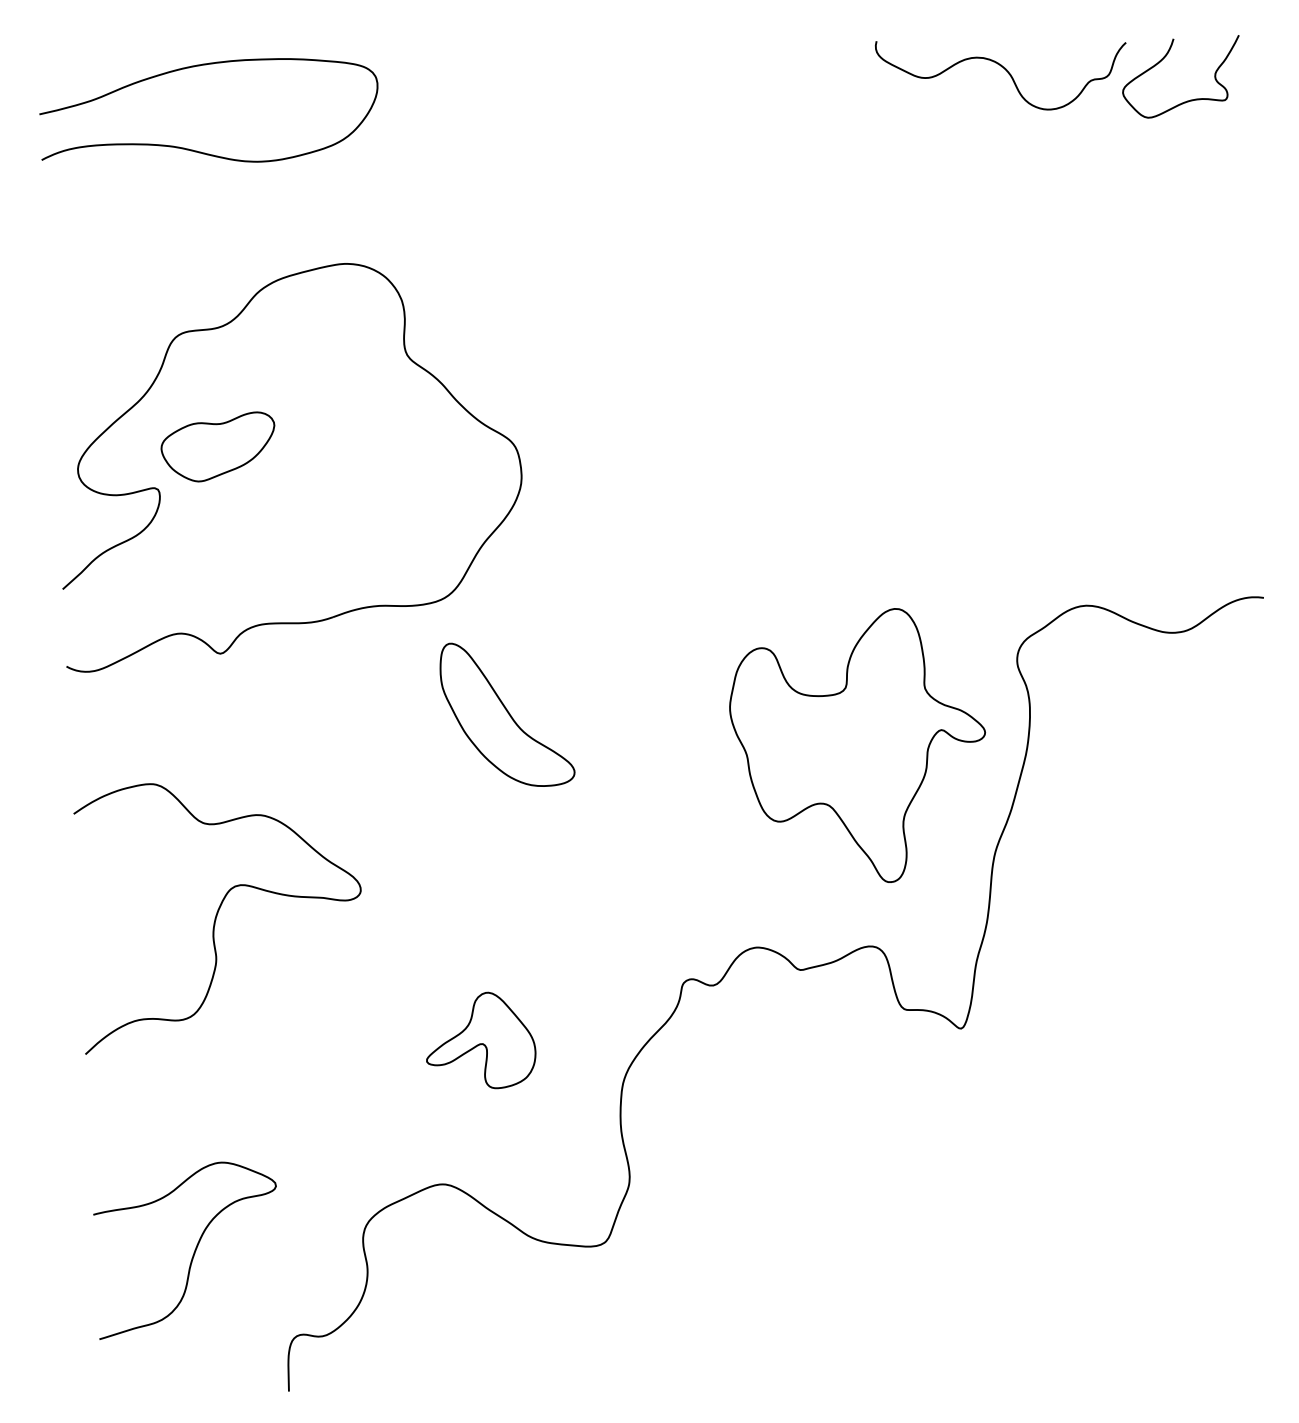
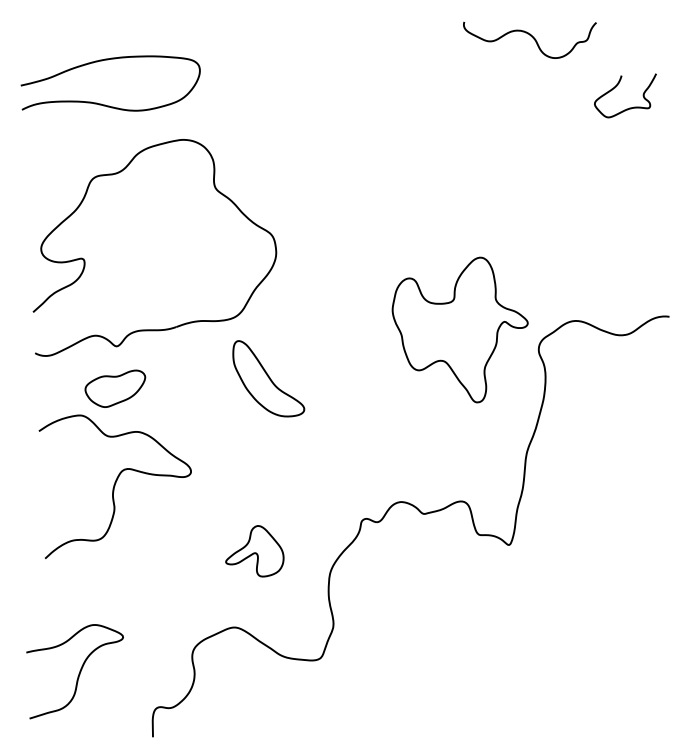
curve: (1165, 59) -> (617, 86), moved
curve: (199, 149) -> (105, 104), moved
part: (218, 446) -> (115, 388), moved
part: (856, 744) -> (459, 329), moved
curve: (191, 1254) -> (78, 673), moved

